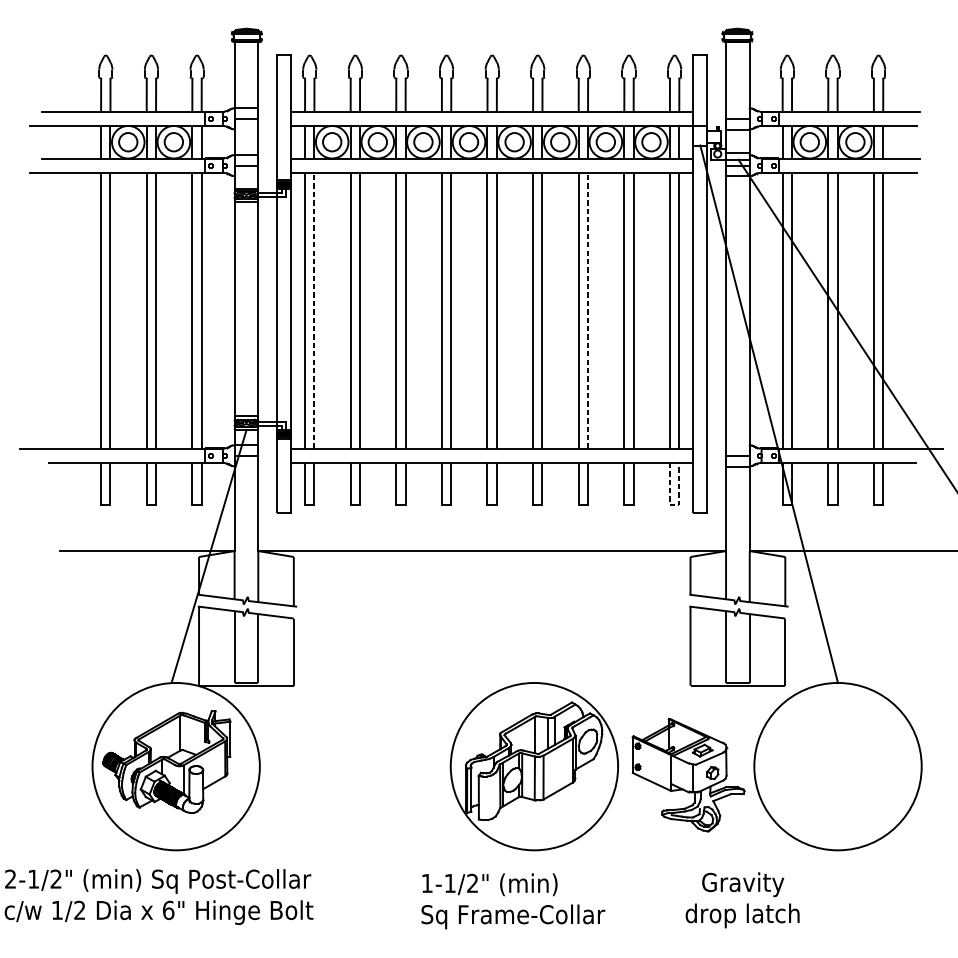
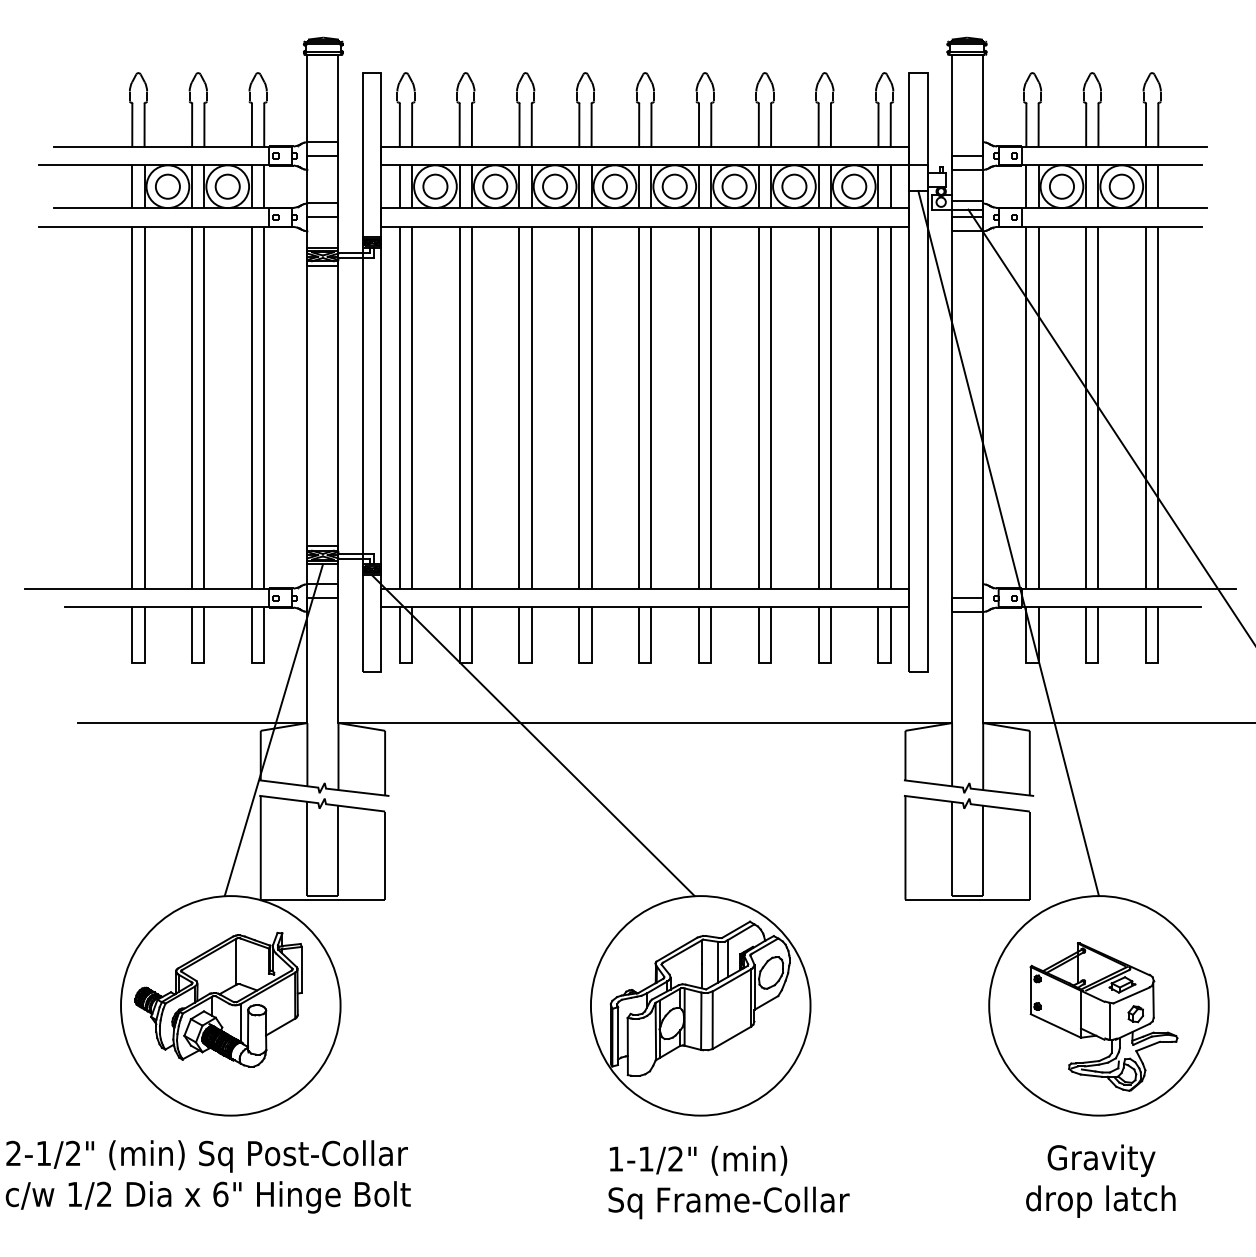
line: (314, 310) -> (412, 407), dashed -> solid
line: (588, 310) -> (771, 407), dashed -> solid
line: (675, 504) -> (885, 662), dashed -> solid
line: (406, 560) -> (533, 735), added
part: (688, 774) -> (1103, 1016), moved
text: (742, 899) -> (1100, 1180), moved
text: (512, 901) -> (728, 1182), moved

